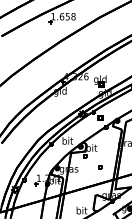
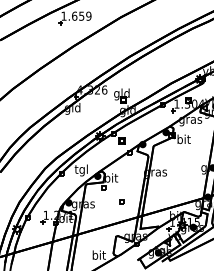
text: (73, 16) -> (88, 16), 1.658 -> 1.659
text: (67, 141) -> (81, 170), bit -> tgl

